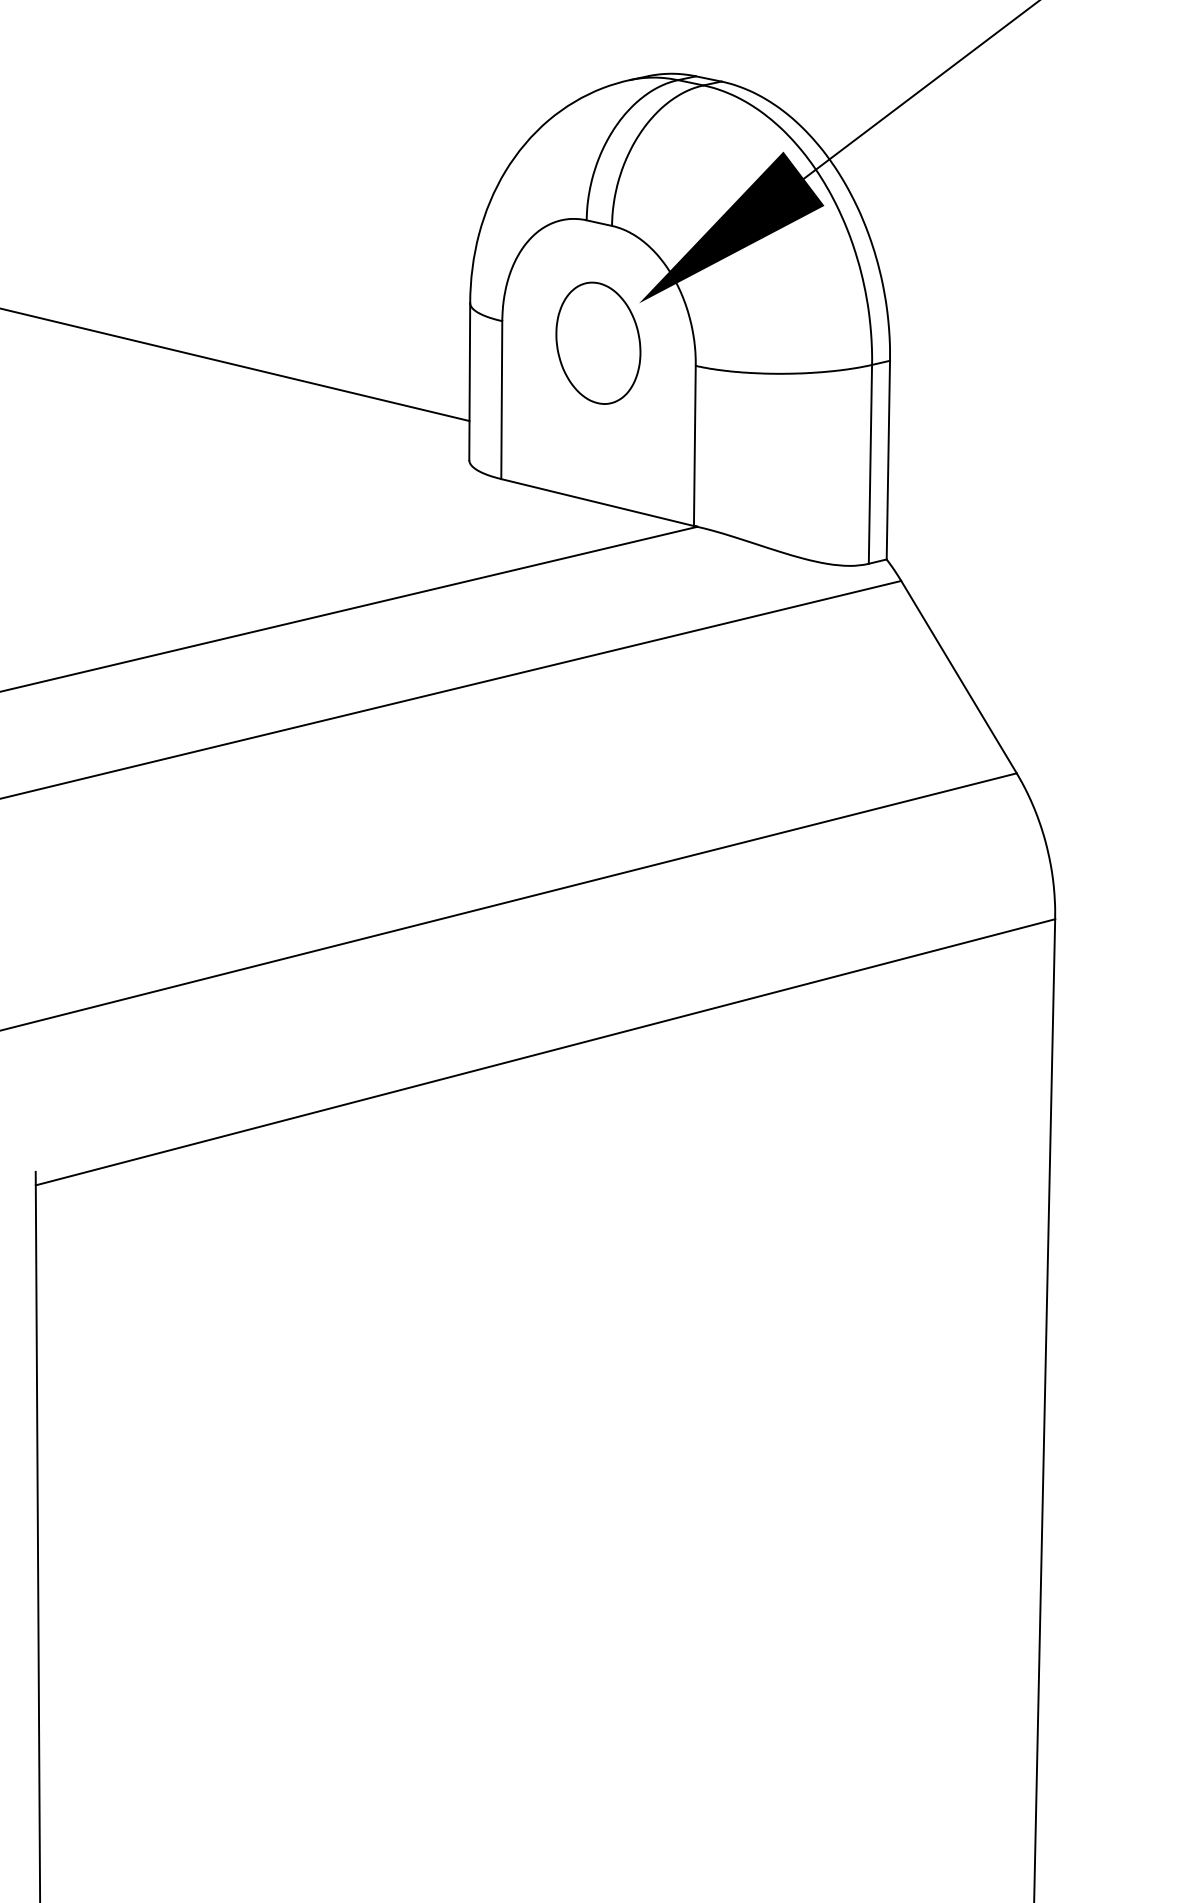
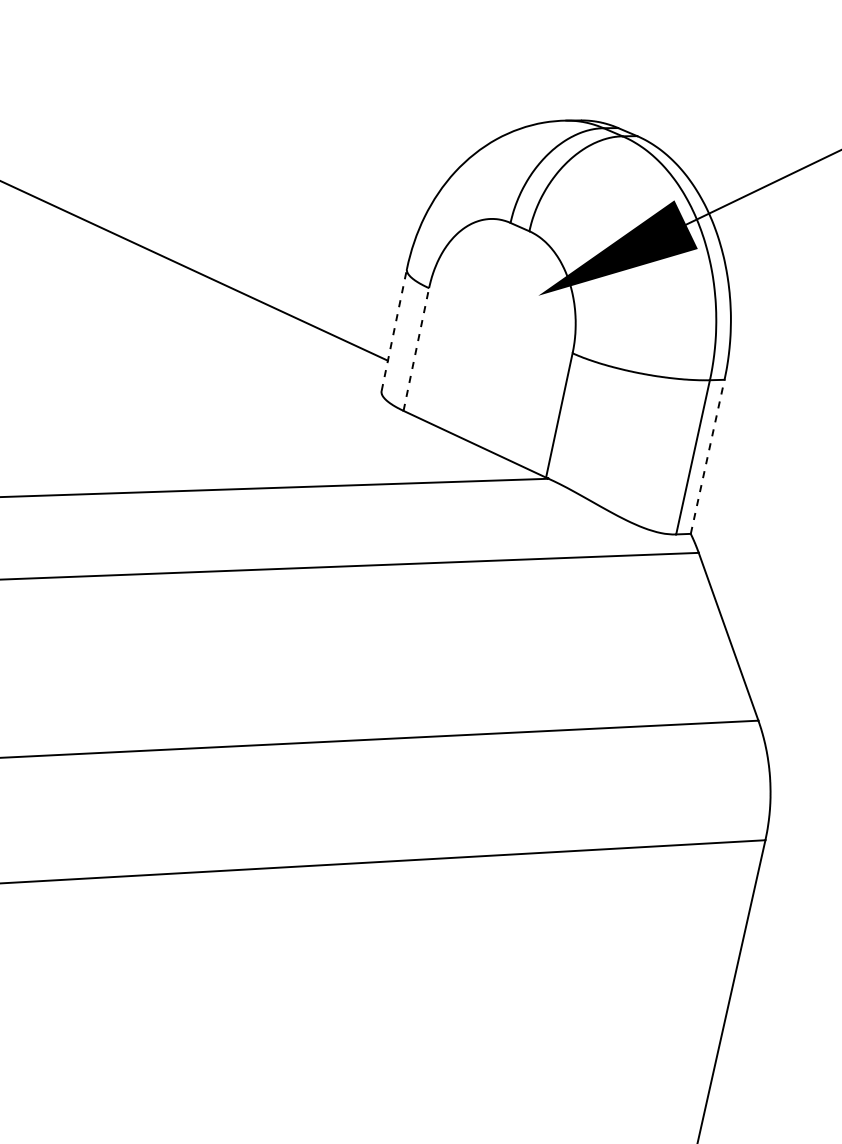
part: (598, 342) -> (500, 319), removed
line: (469, 381) -> (394, 329), solid -> dashed
line: (501, 400) -> (416, 349), solid -> dashed
line: (888, 459) -> (707, 456), solid -> dashed

